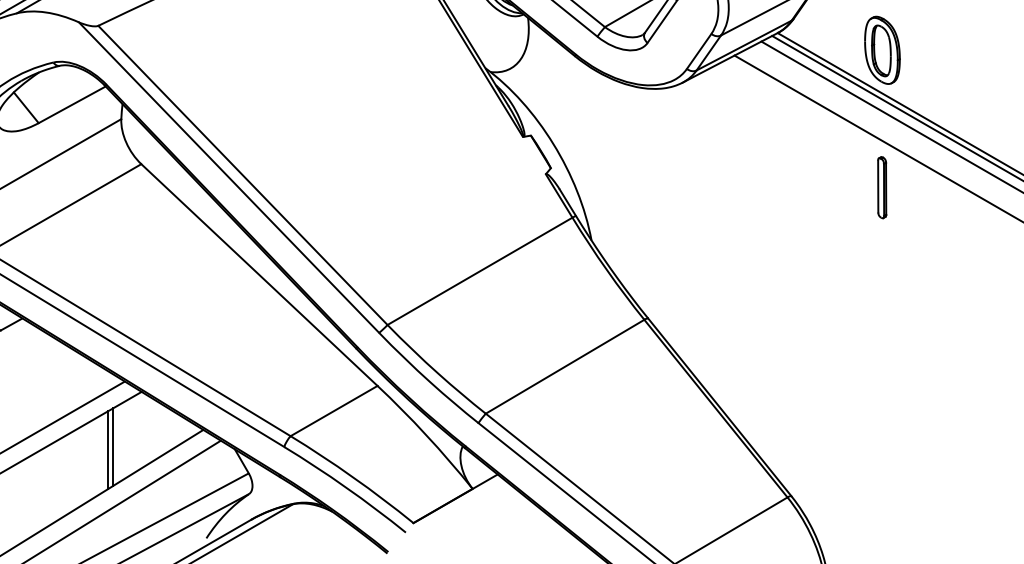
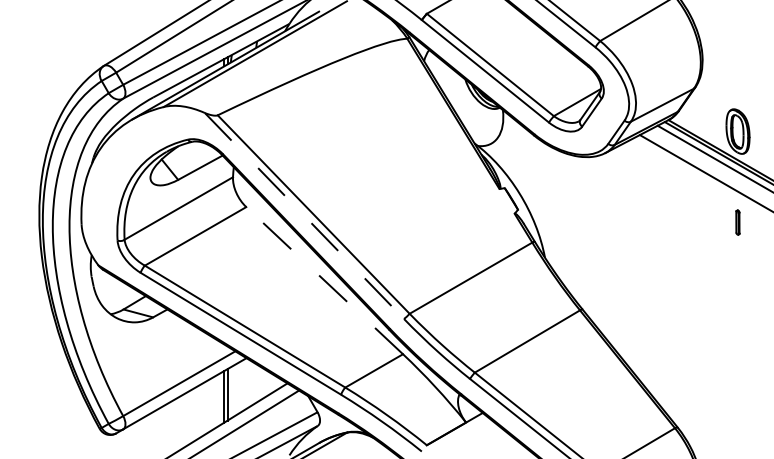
line: (229, 178) -> (304, 216), solid -> dashed
part: (881, 187) -> (737, 222), size x0.6
line: (259, 274) -> (324, 280), solid -> dashed

